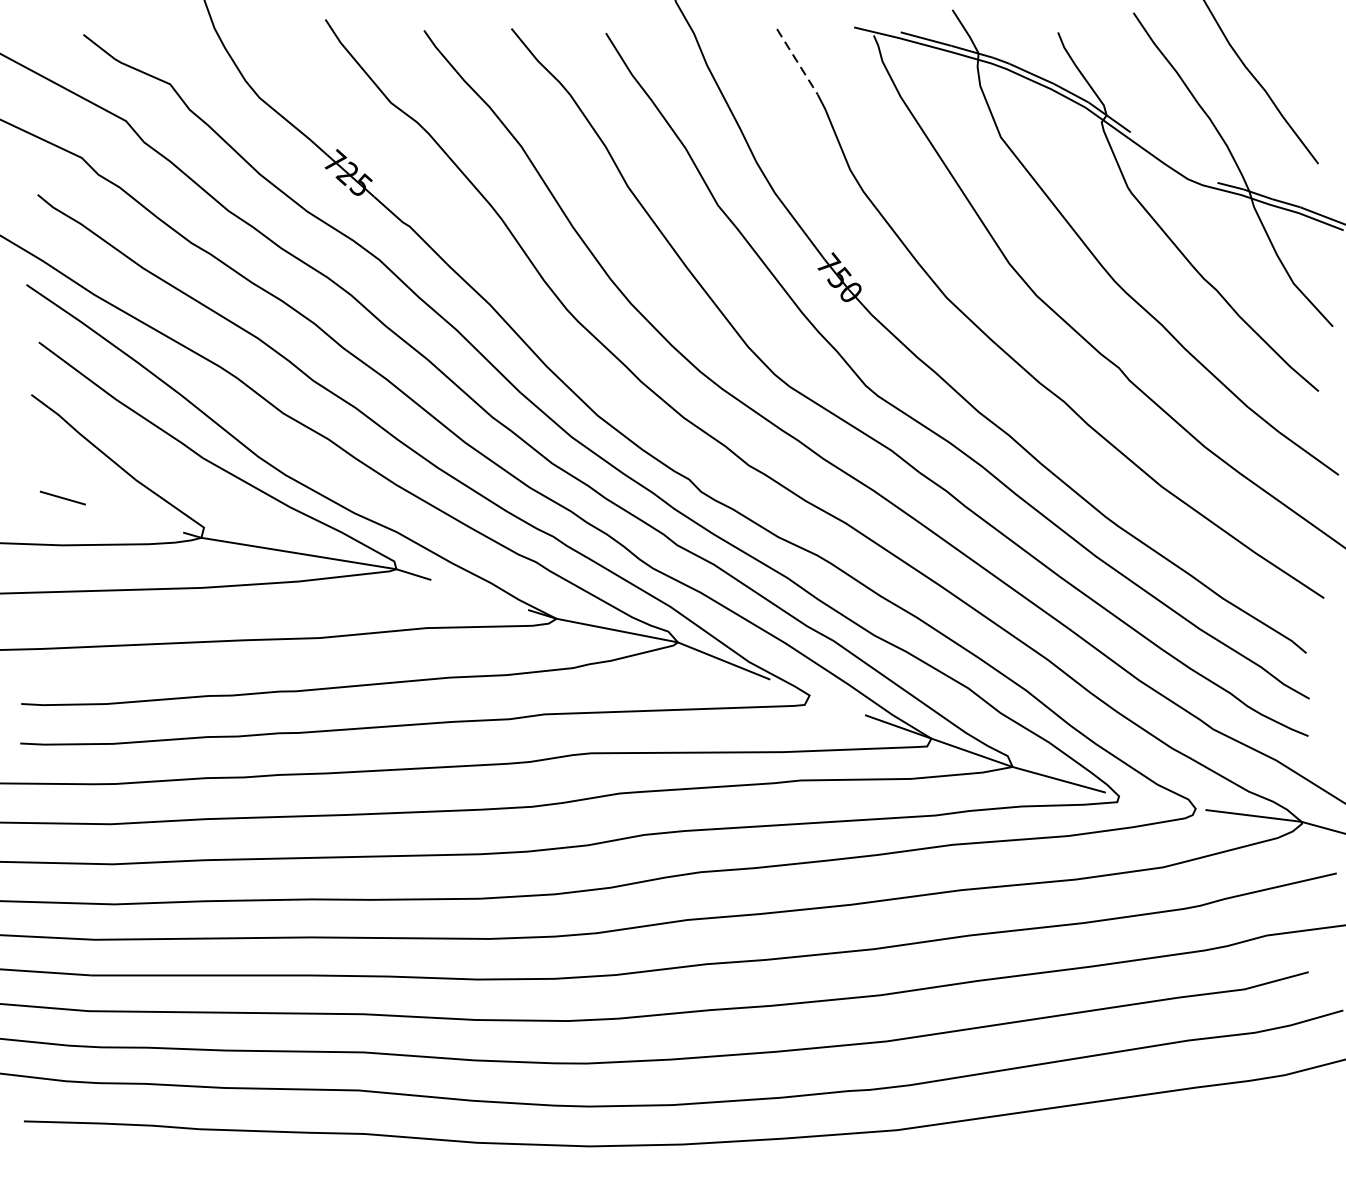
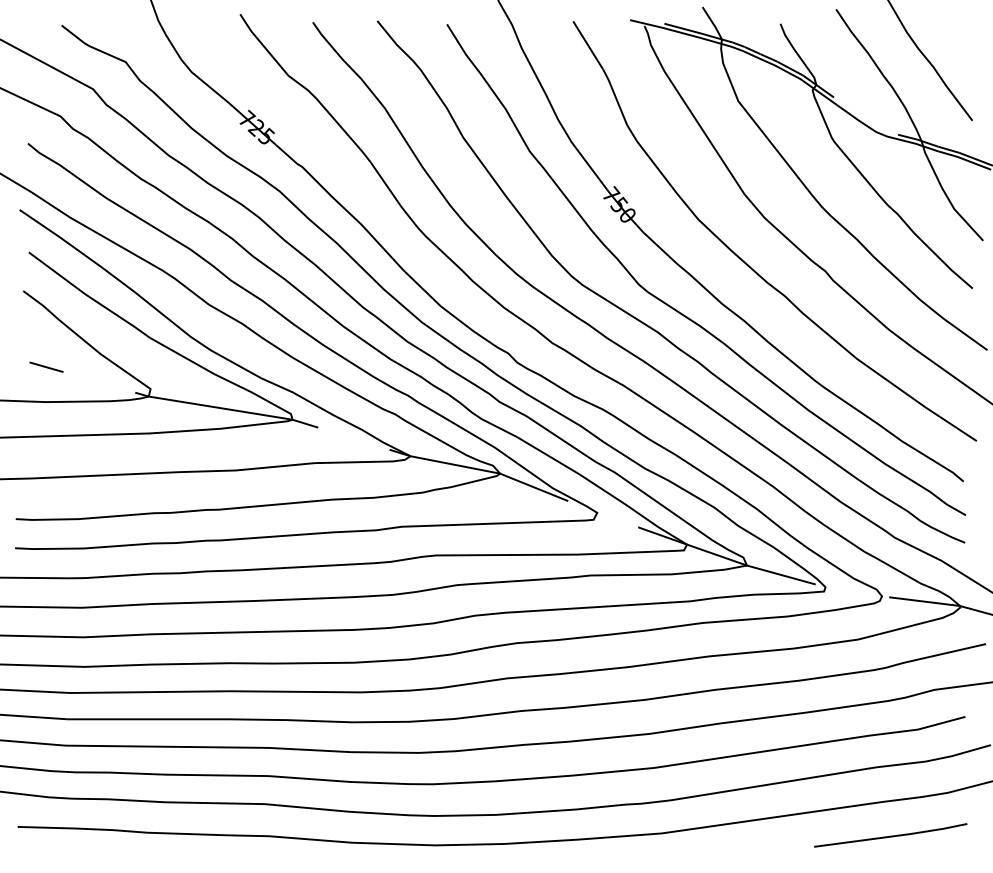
line: (797, 61) -> (588, 45), dashed -> solid
line: (1207, 1133) -> (890, 835), added

